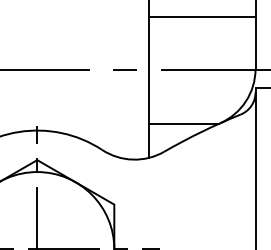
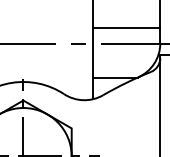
line: (201, 16) -> (126, 27), moved

